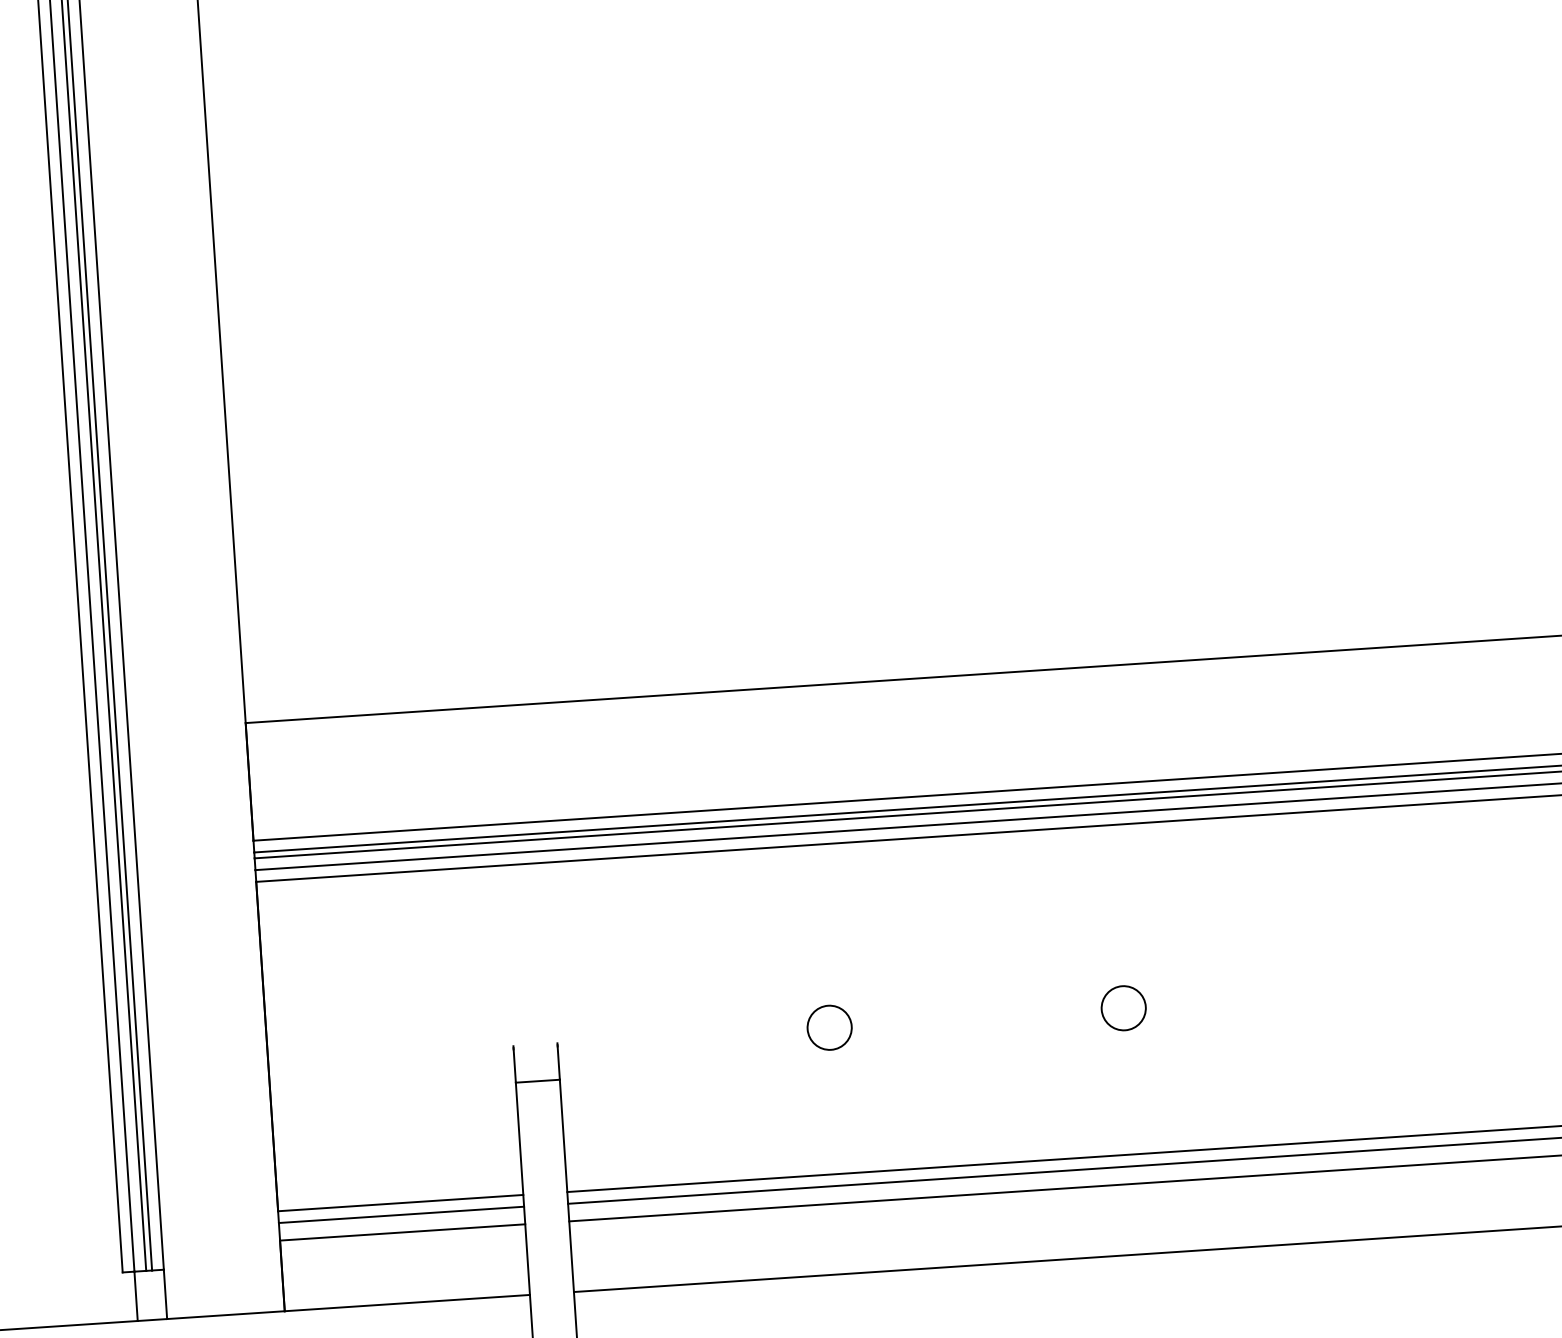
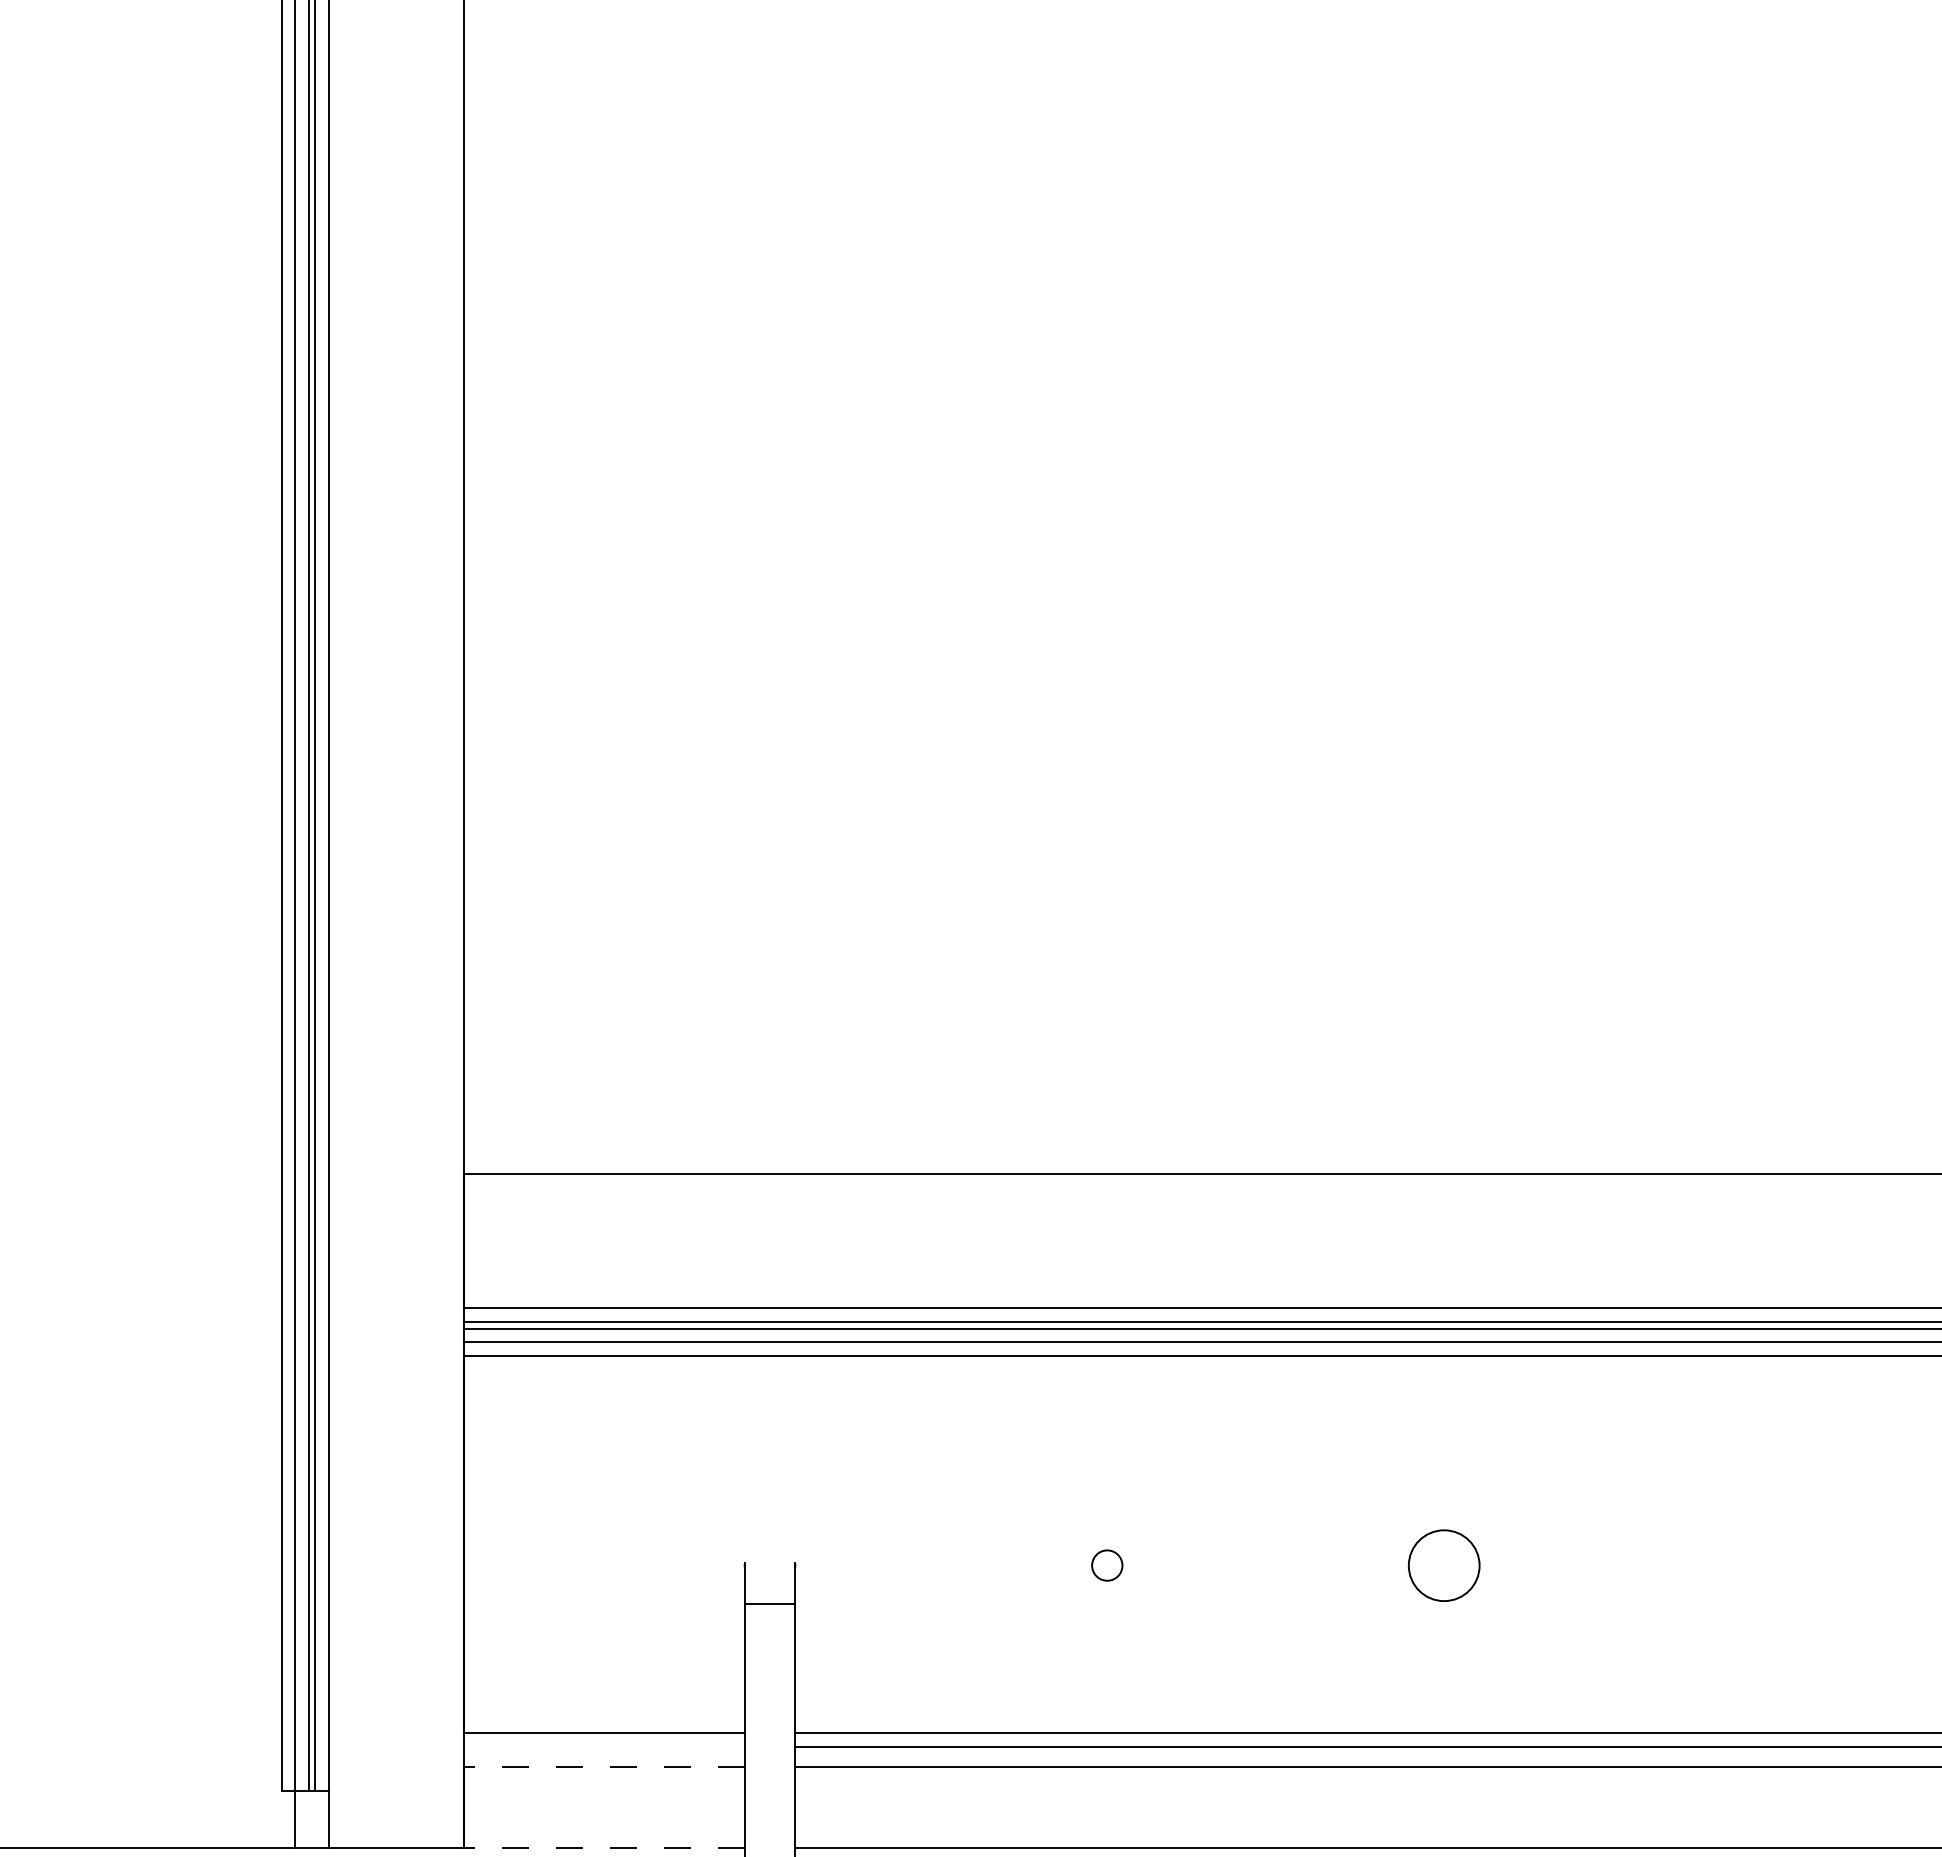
circle: (1123, 1008) -> (1444, 1565), size x1.4
circle: (829, 1027) -> (1107, 1565), size x0.6
line: (400, 1214) -> (603, 1746), removed
line: (402, 1232) -> (604, 1766), solid -> dashed
line: (407, 1302) -> (604, 1847), solid -> dashed

